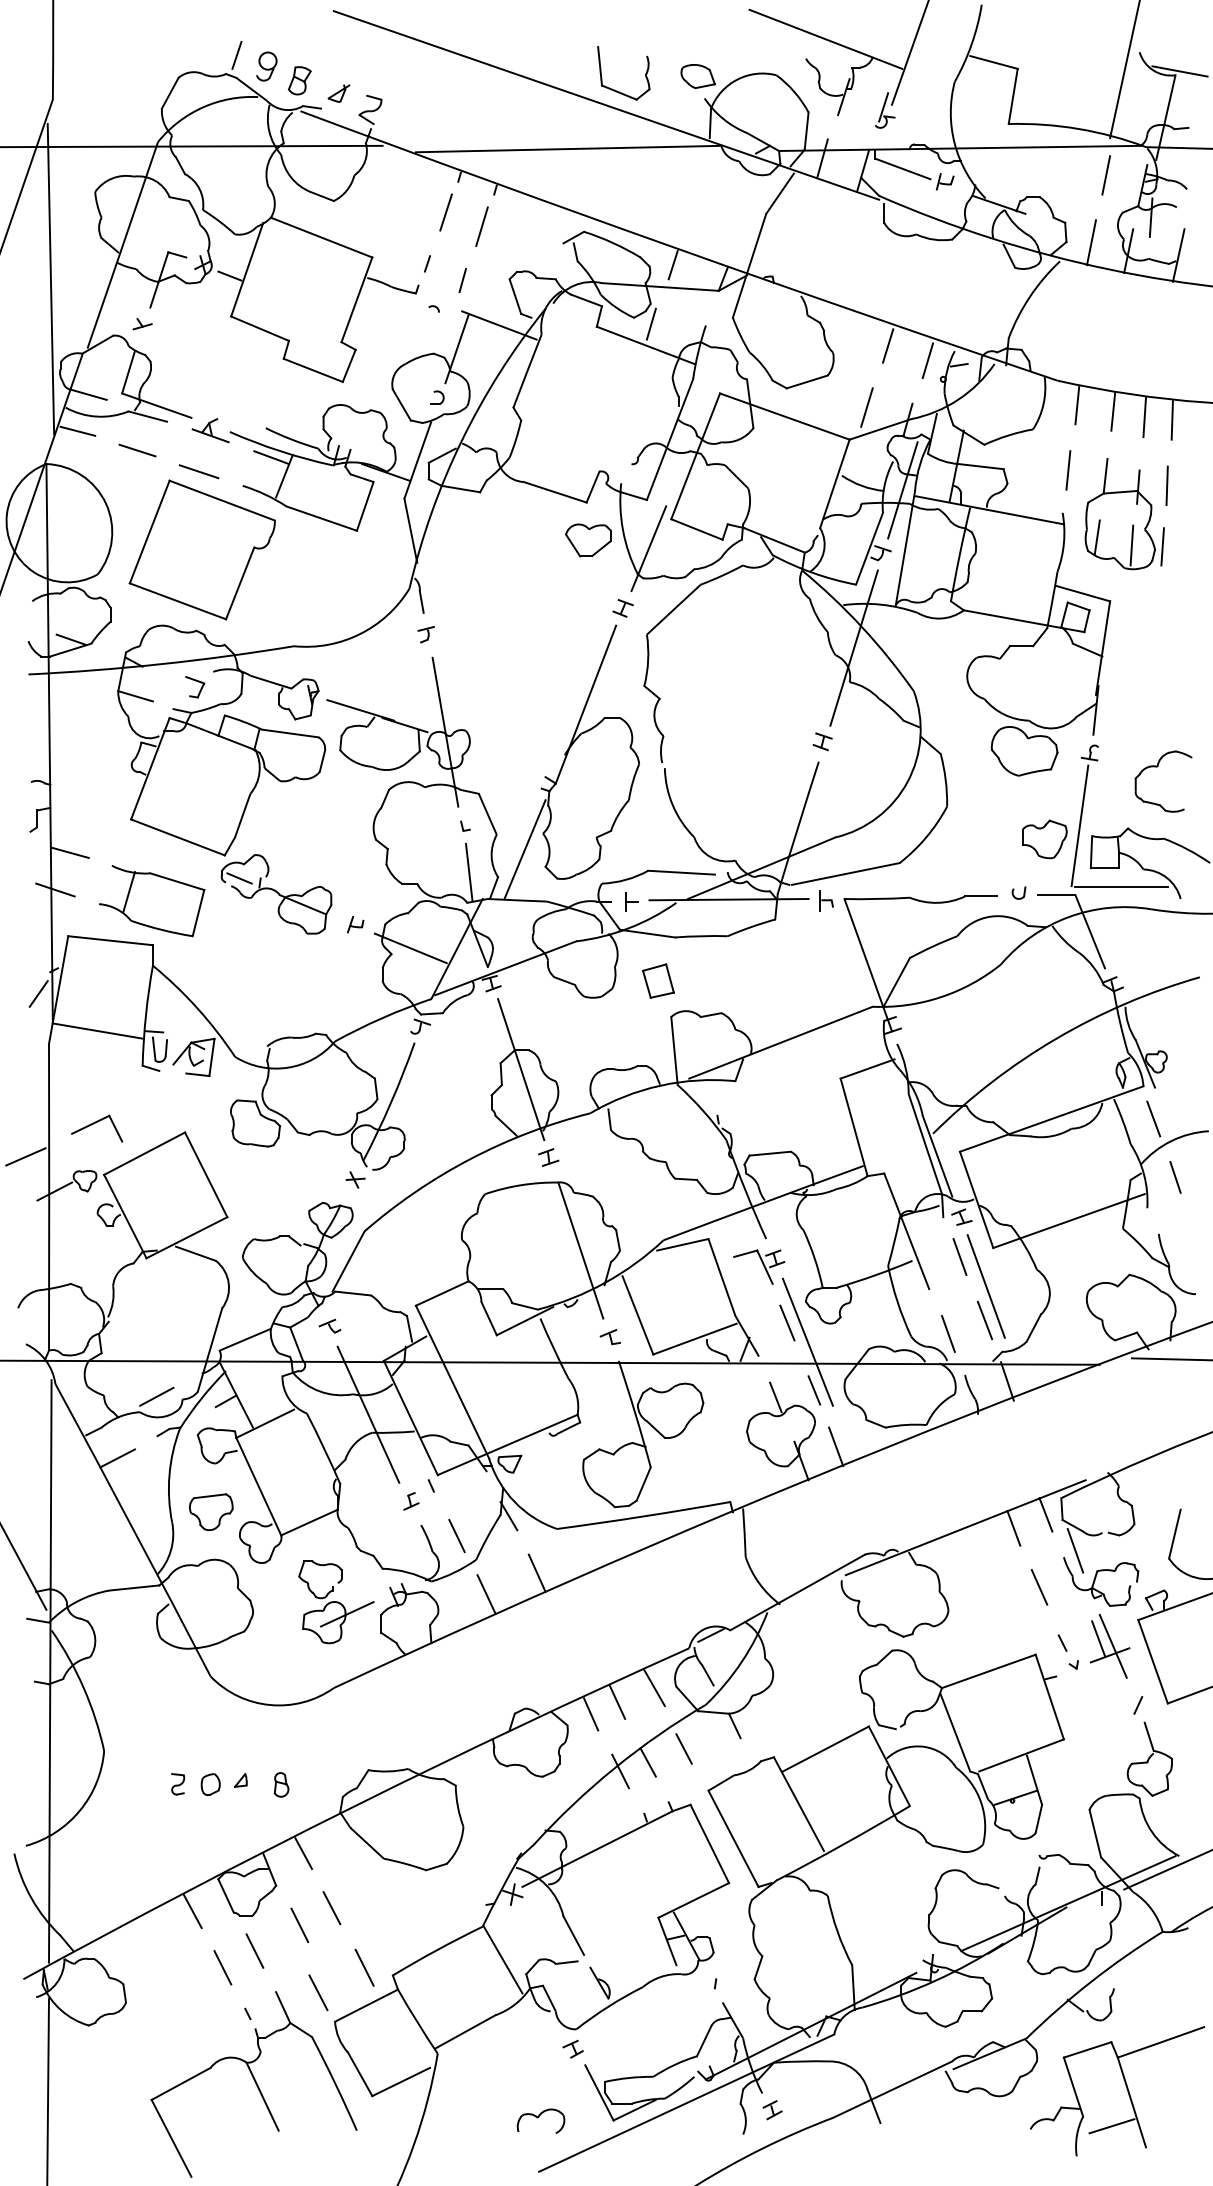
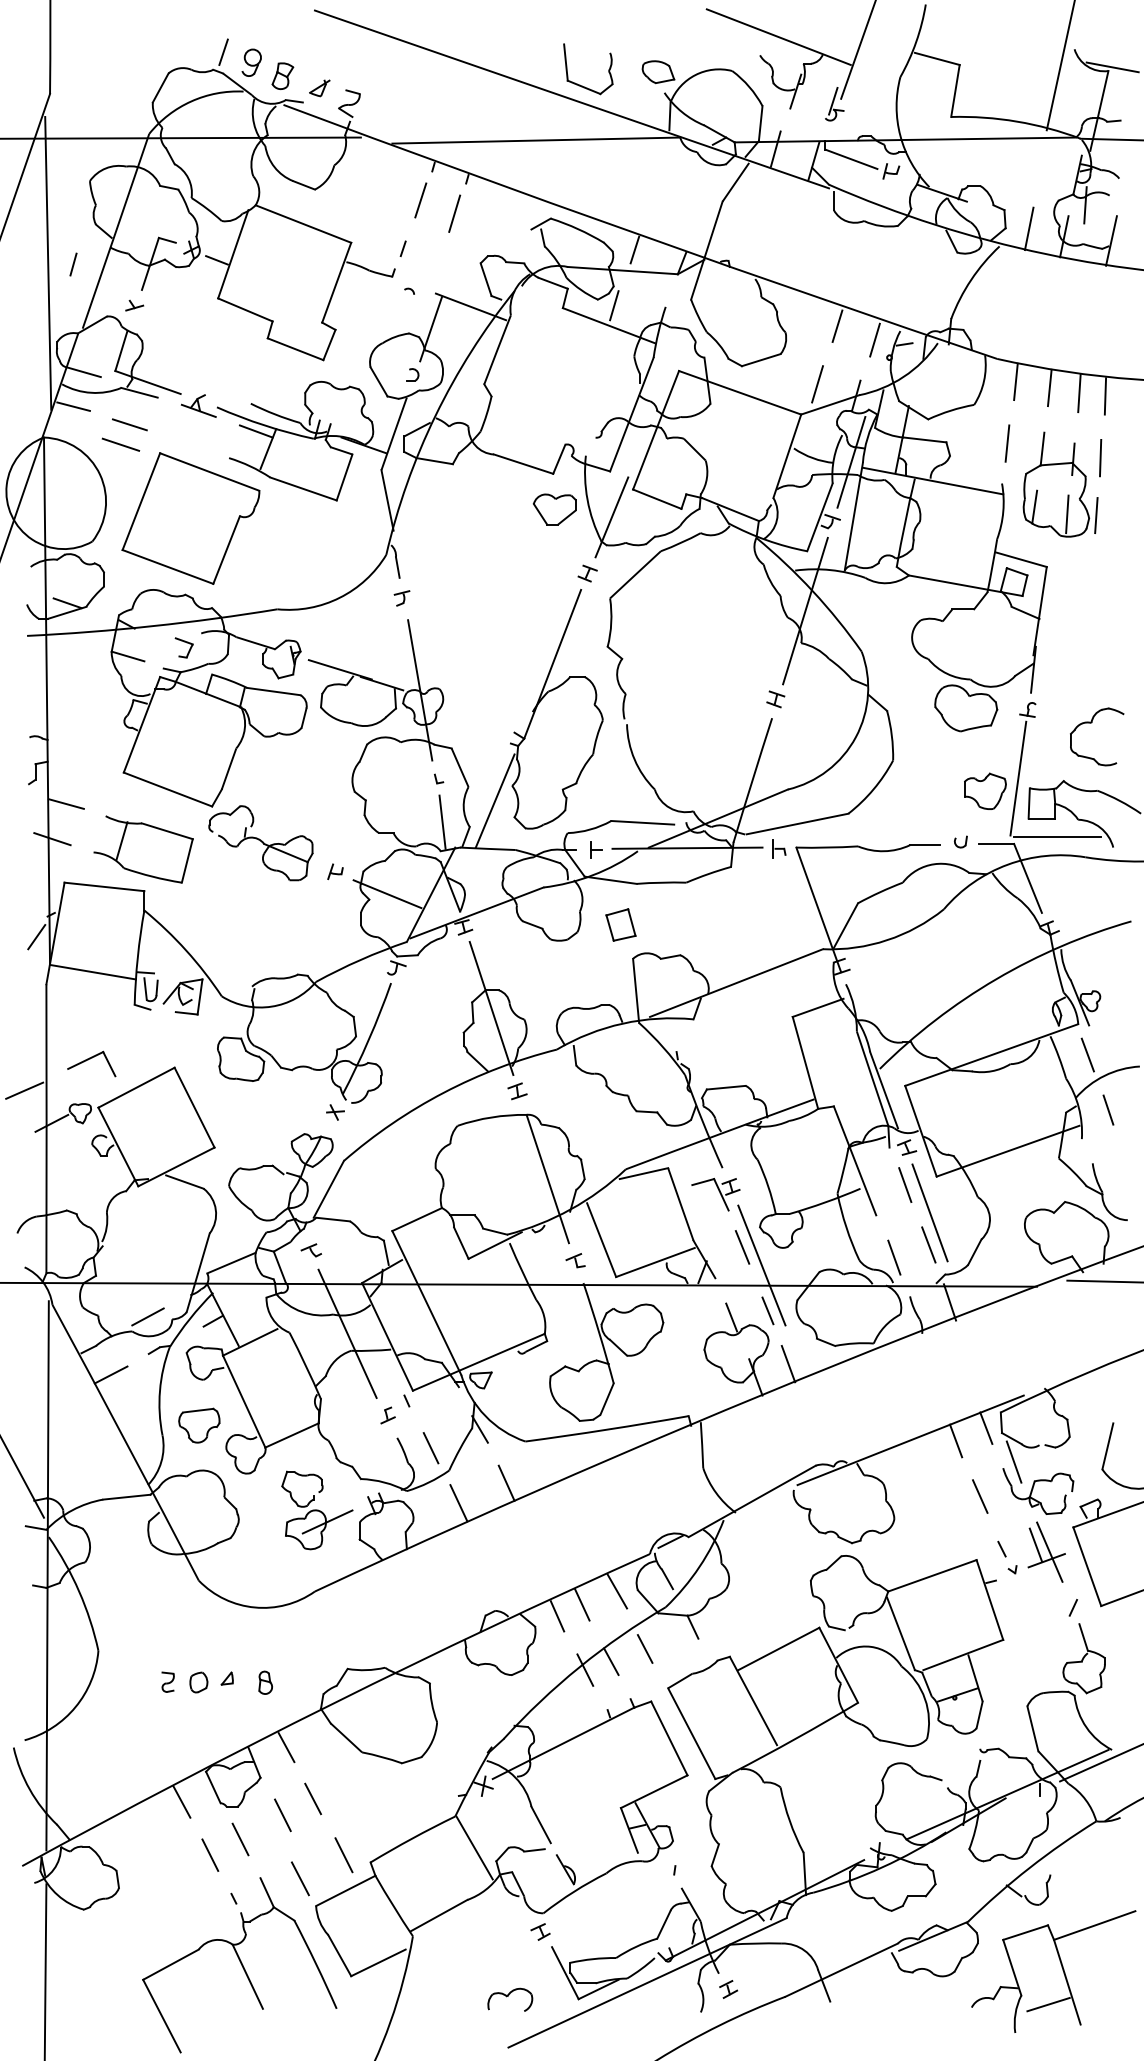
line: (1105, 175) -> (1042, 165), removed
line: (462, 280) -> (73, 264), moved
line: (198, 471) -> (120, 444), moved
line: (238, 878) -> (225, 828), removed

